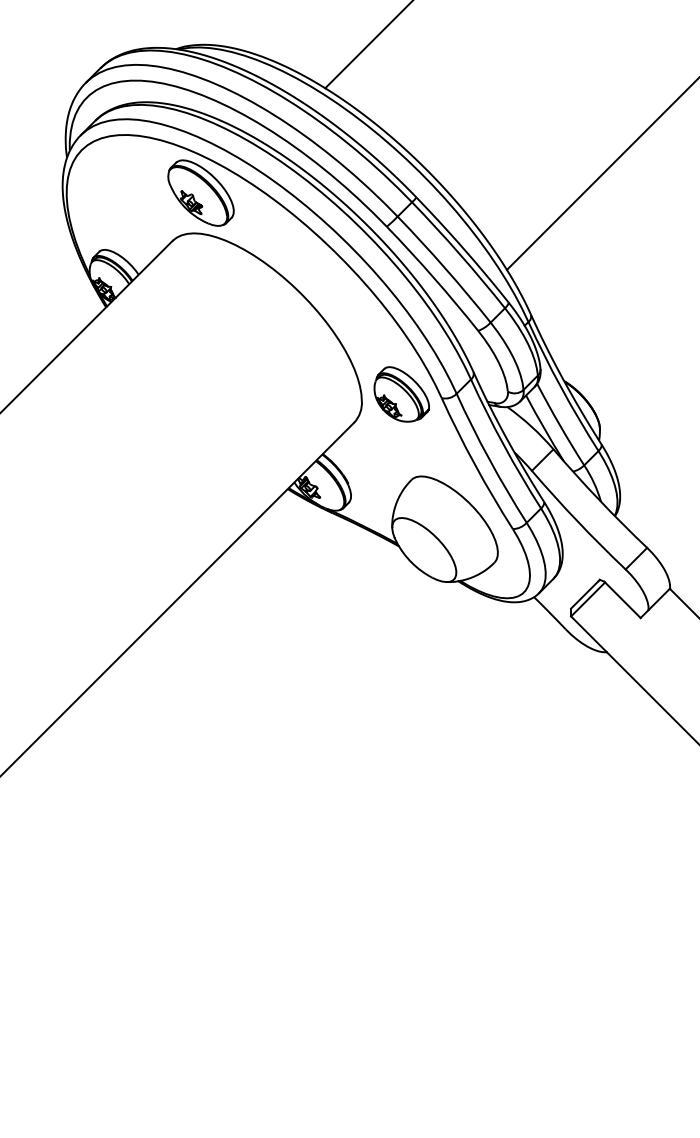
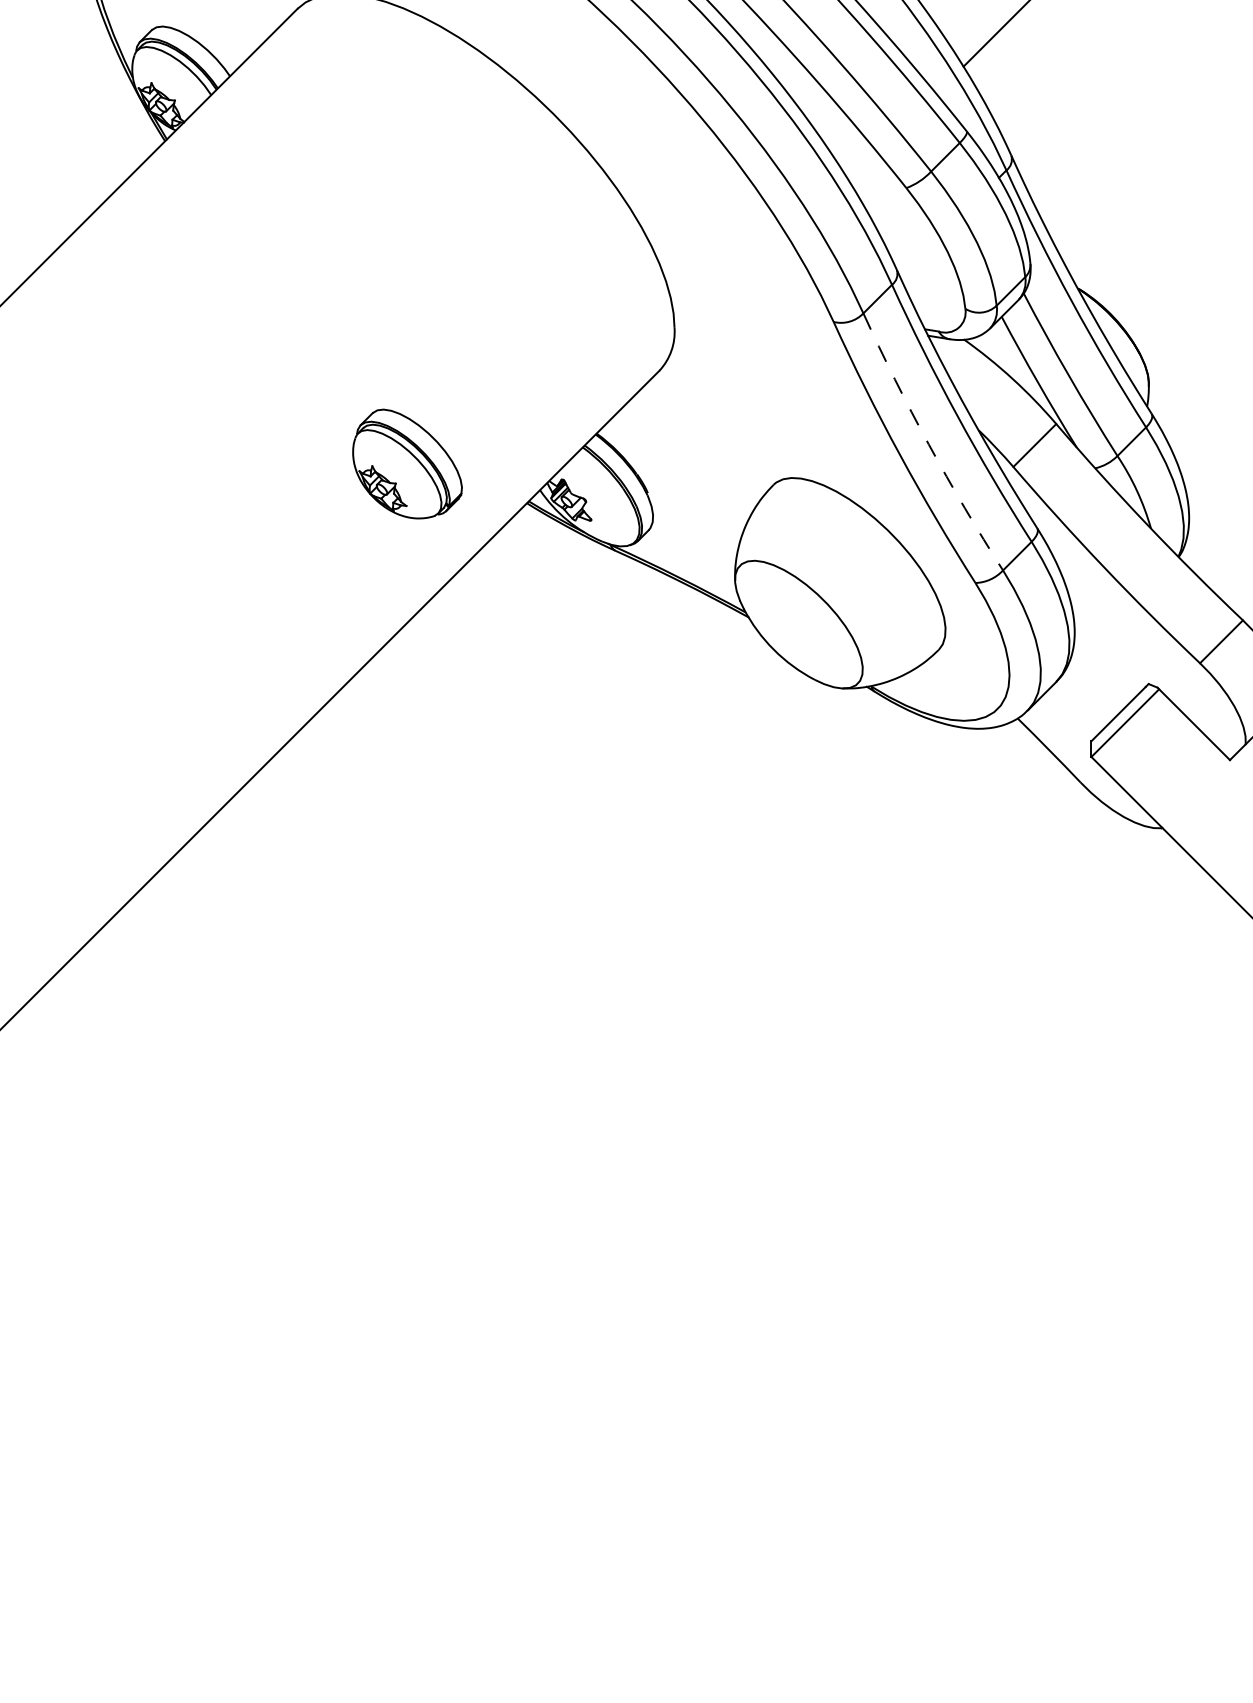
part: (401, 394) -> (406, 464), moved
arc: (489, 459) -> (928, 444), solid -> dashed

